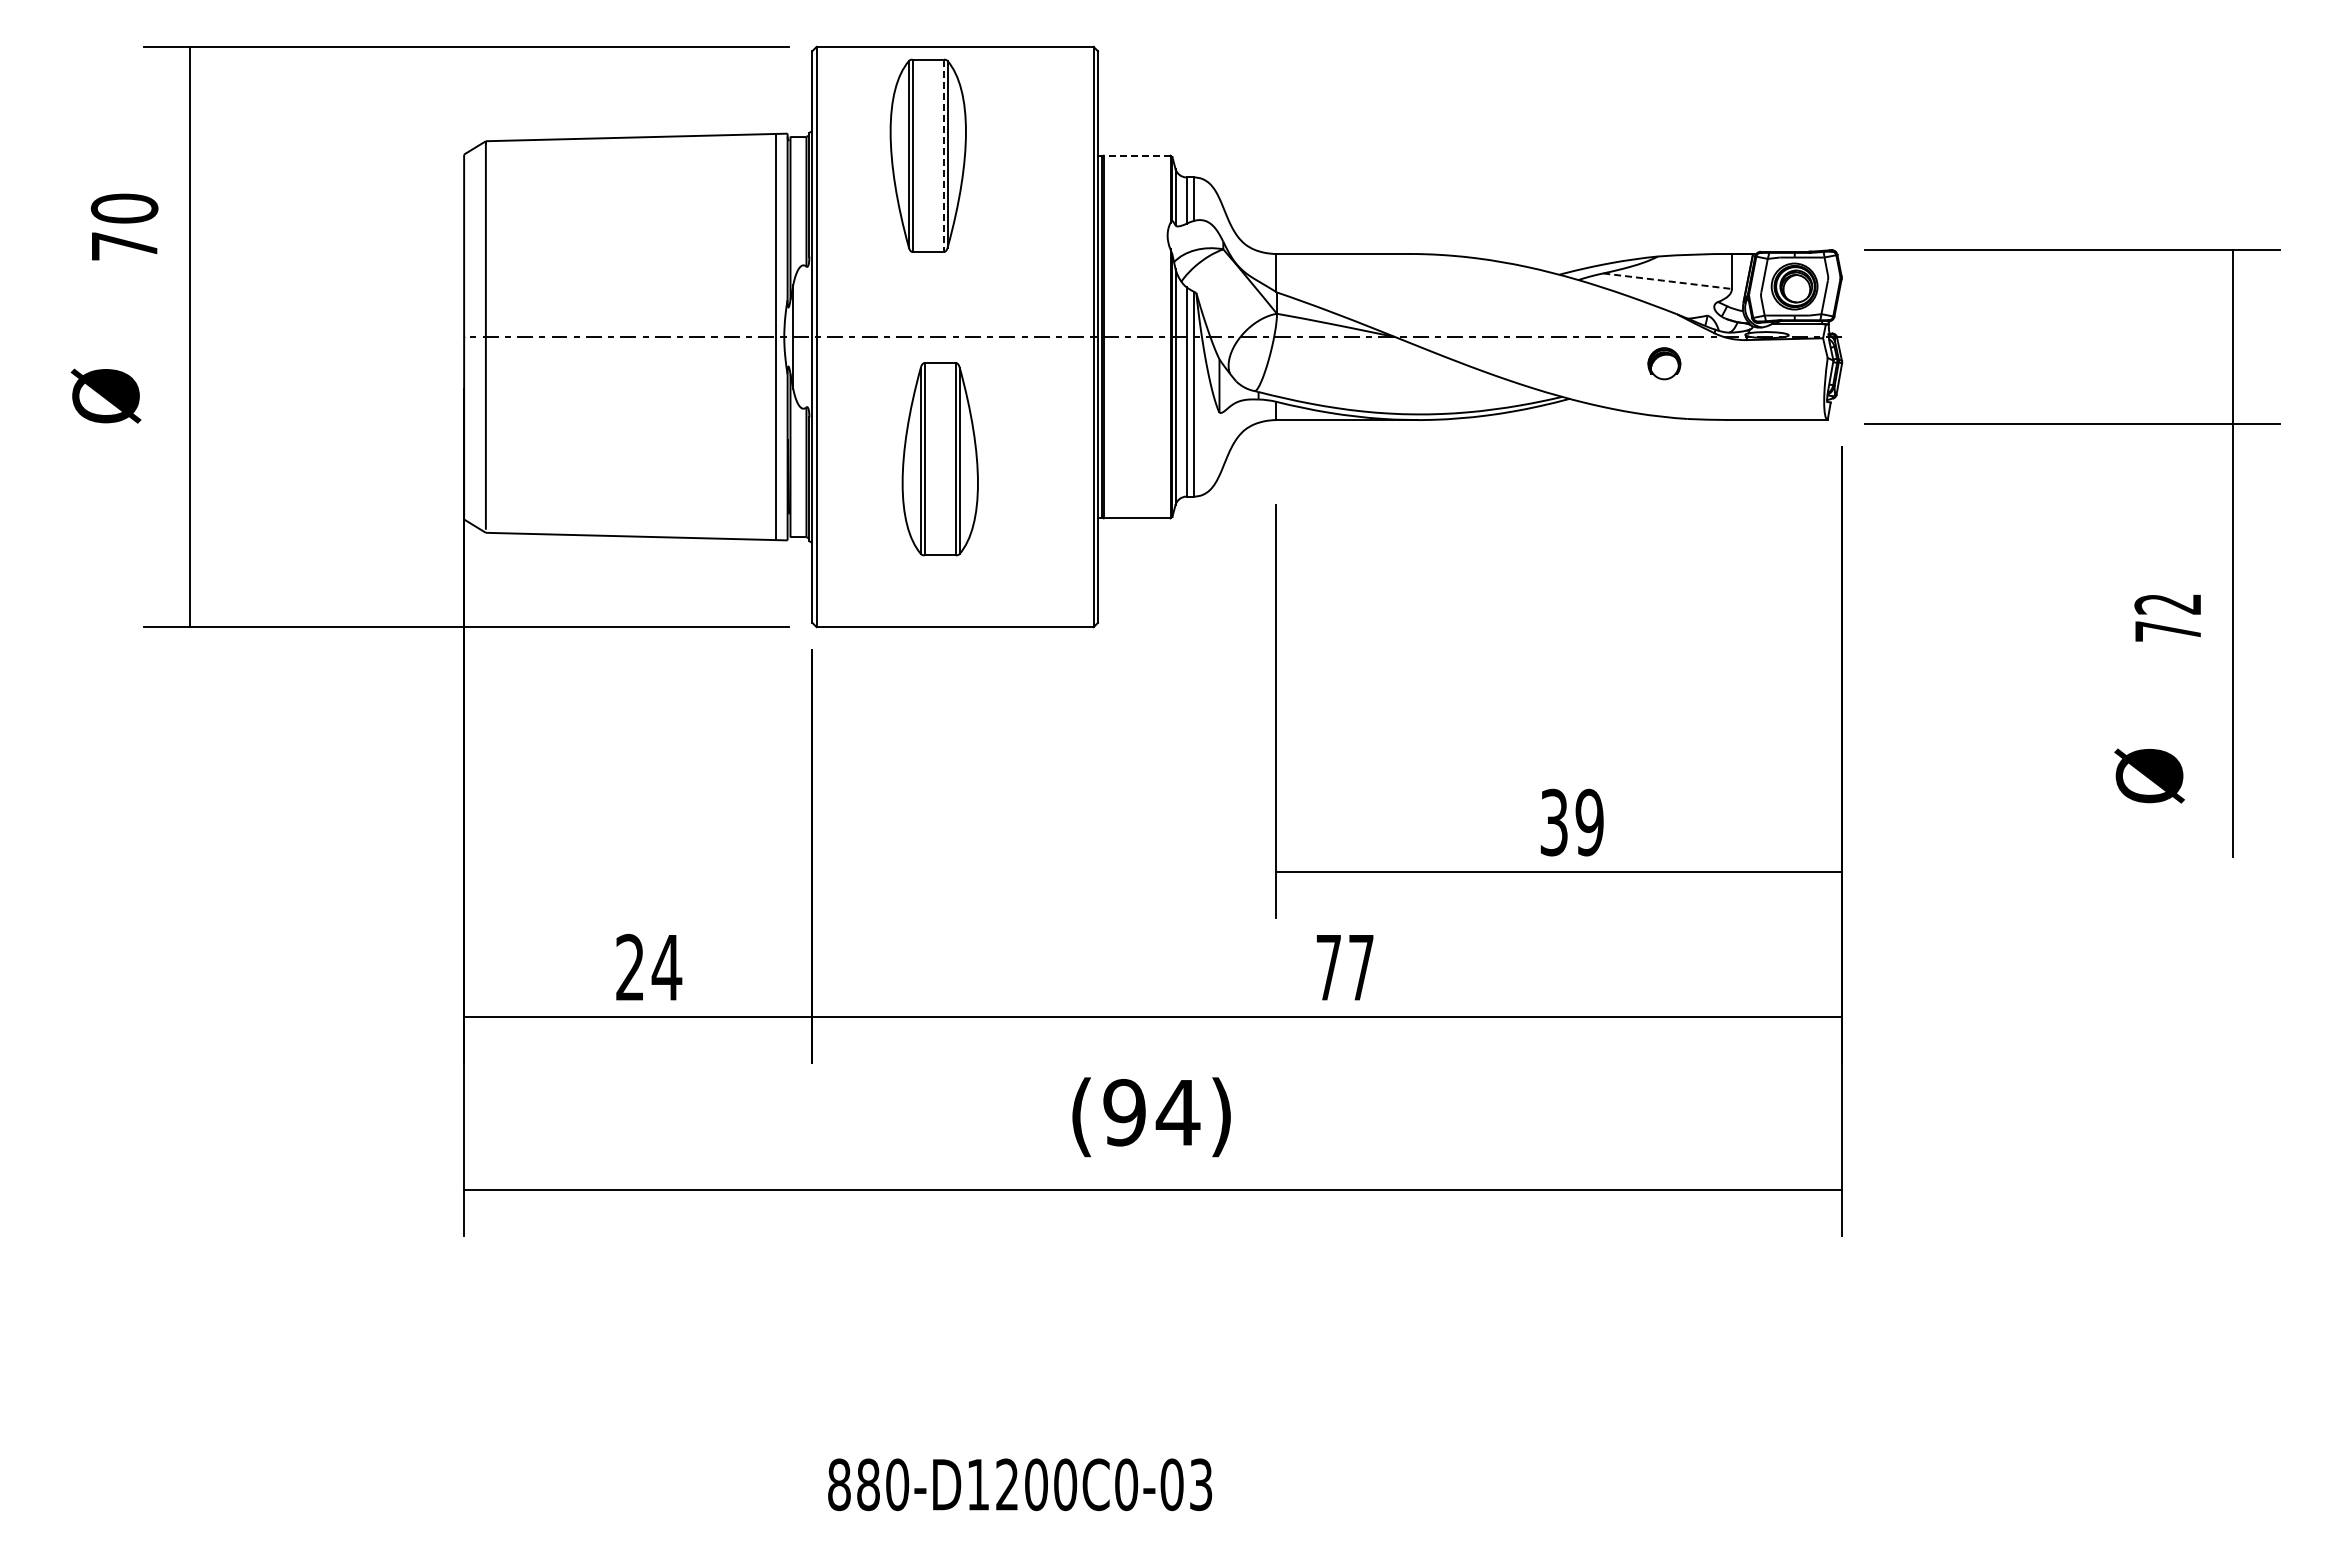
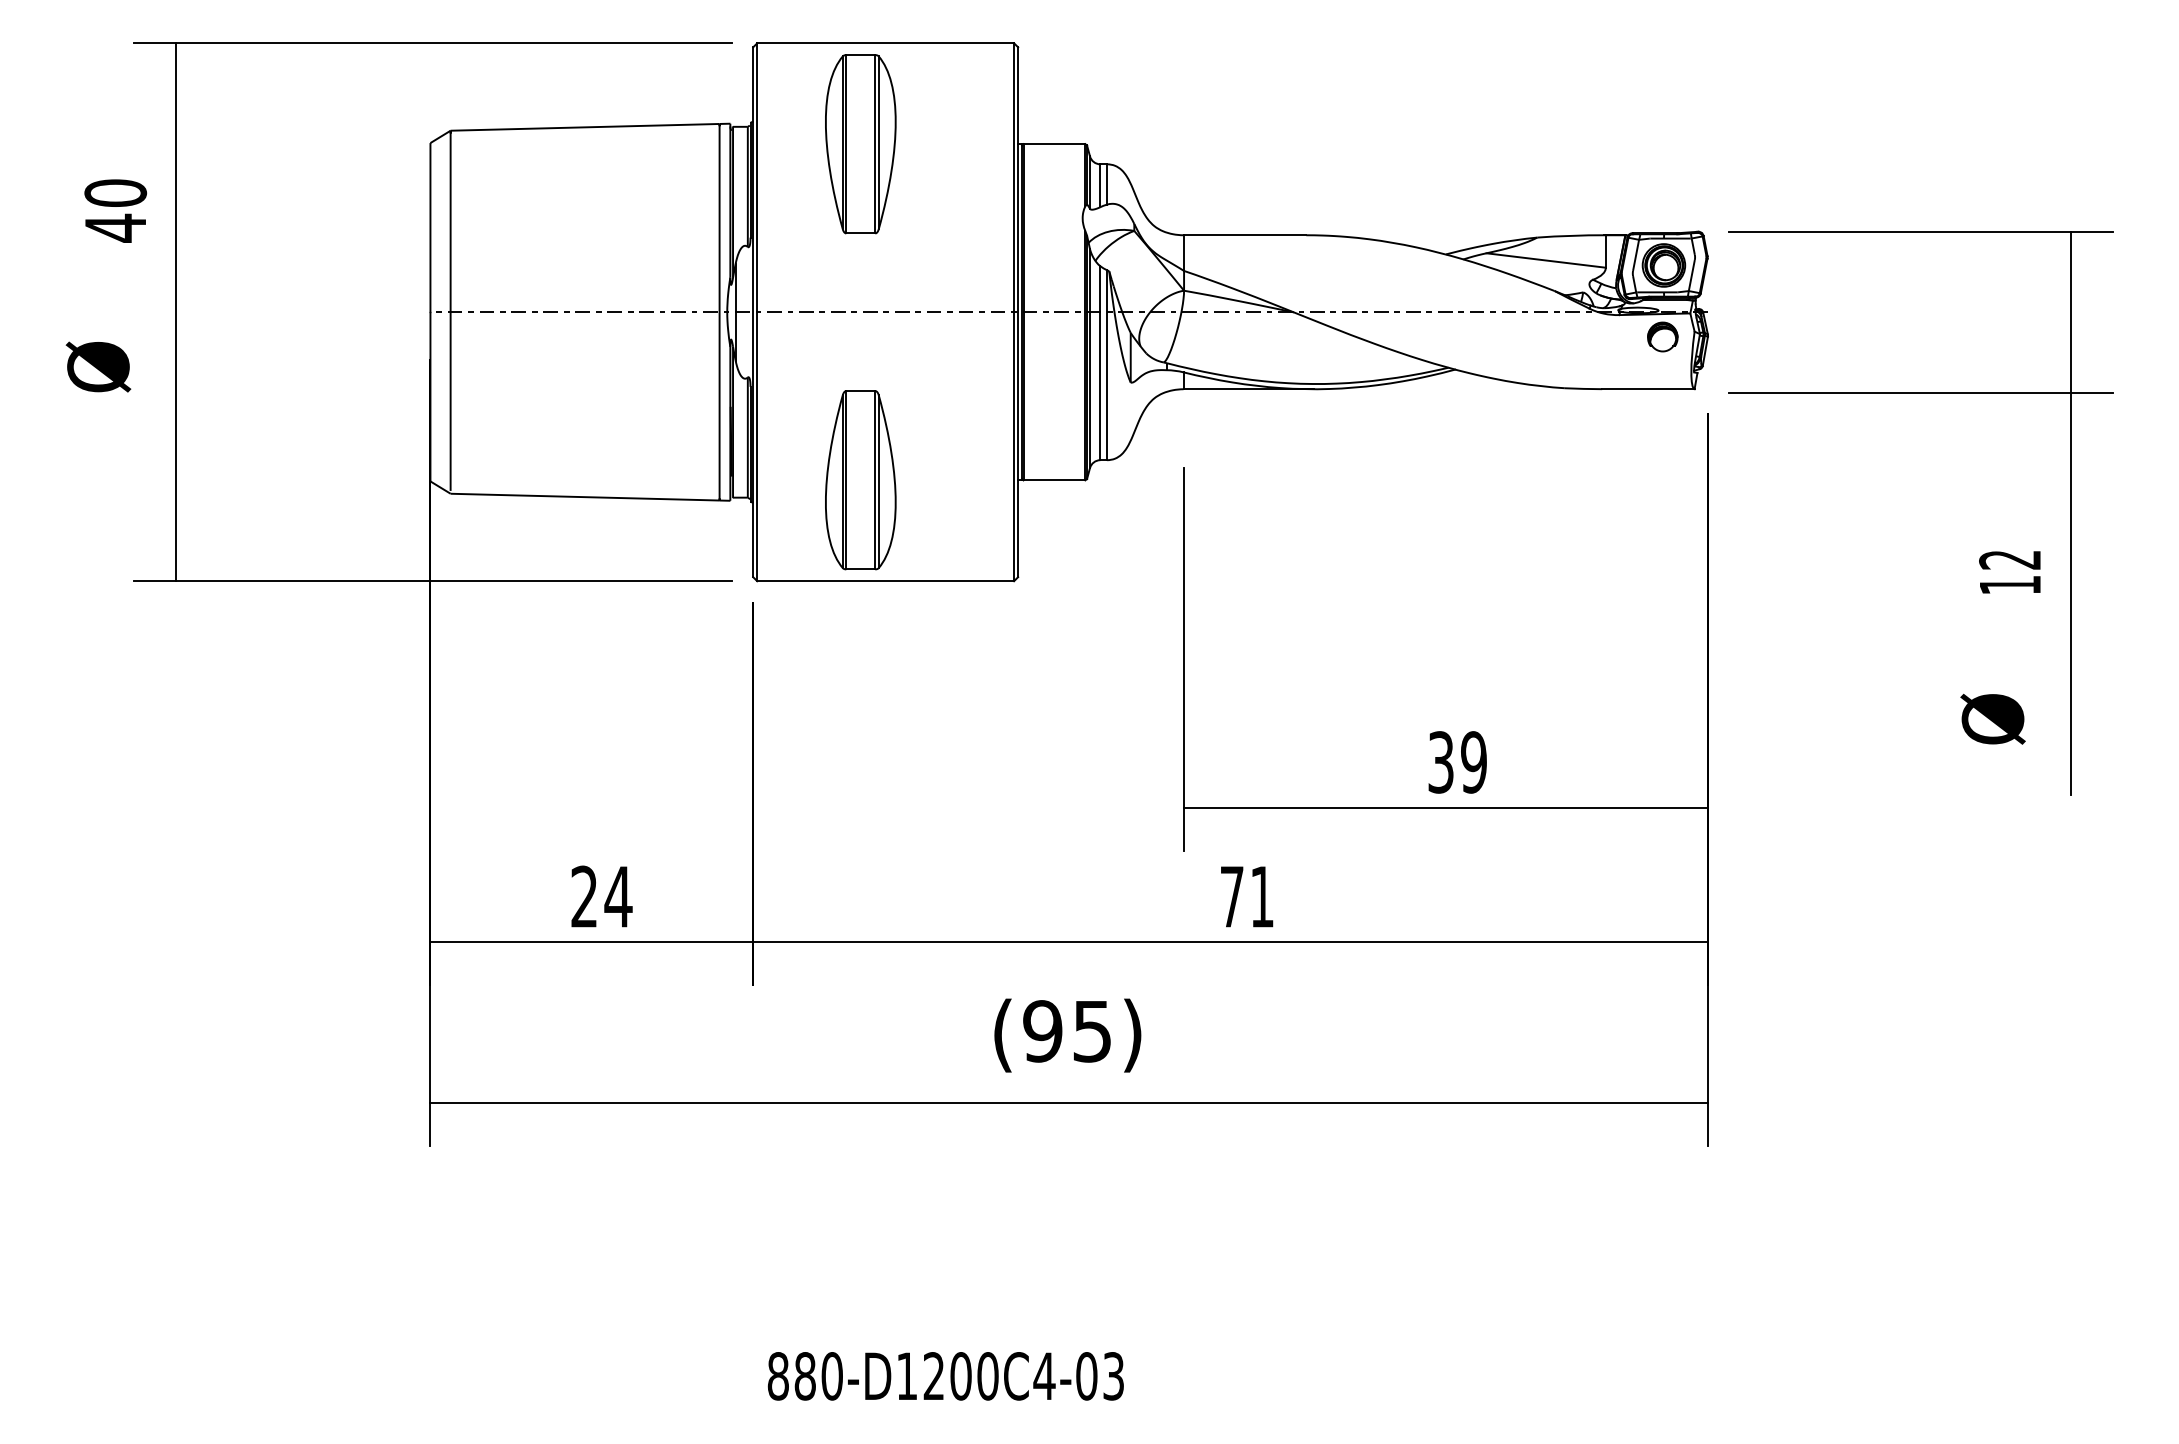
line: (1136, 155) -> (1053, 143), dashed -> solid
line: (943, 156) -> (874, 144), dashed -> solid
text: (124, 246) -> (115, 228), 70 -> 40
line: (1667, 281) -> (1546, 260), dashed -> solid
part: (1664, 363) -> (1662, 336), moved
part: (939, 459) -> (860, 480), moved
text: (2167, 631) -> (2009, 585), 72 -> 12
text: (1361, 967) -> (1262, 896), 77 -> 71
text: (1177, 1113) -> (1091, 1032), (94) -> (95)
text: (1126, 1484) -> (1044, 1376), 880-D1200C0-03 -> 880-D1200C4-03

